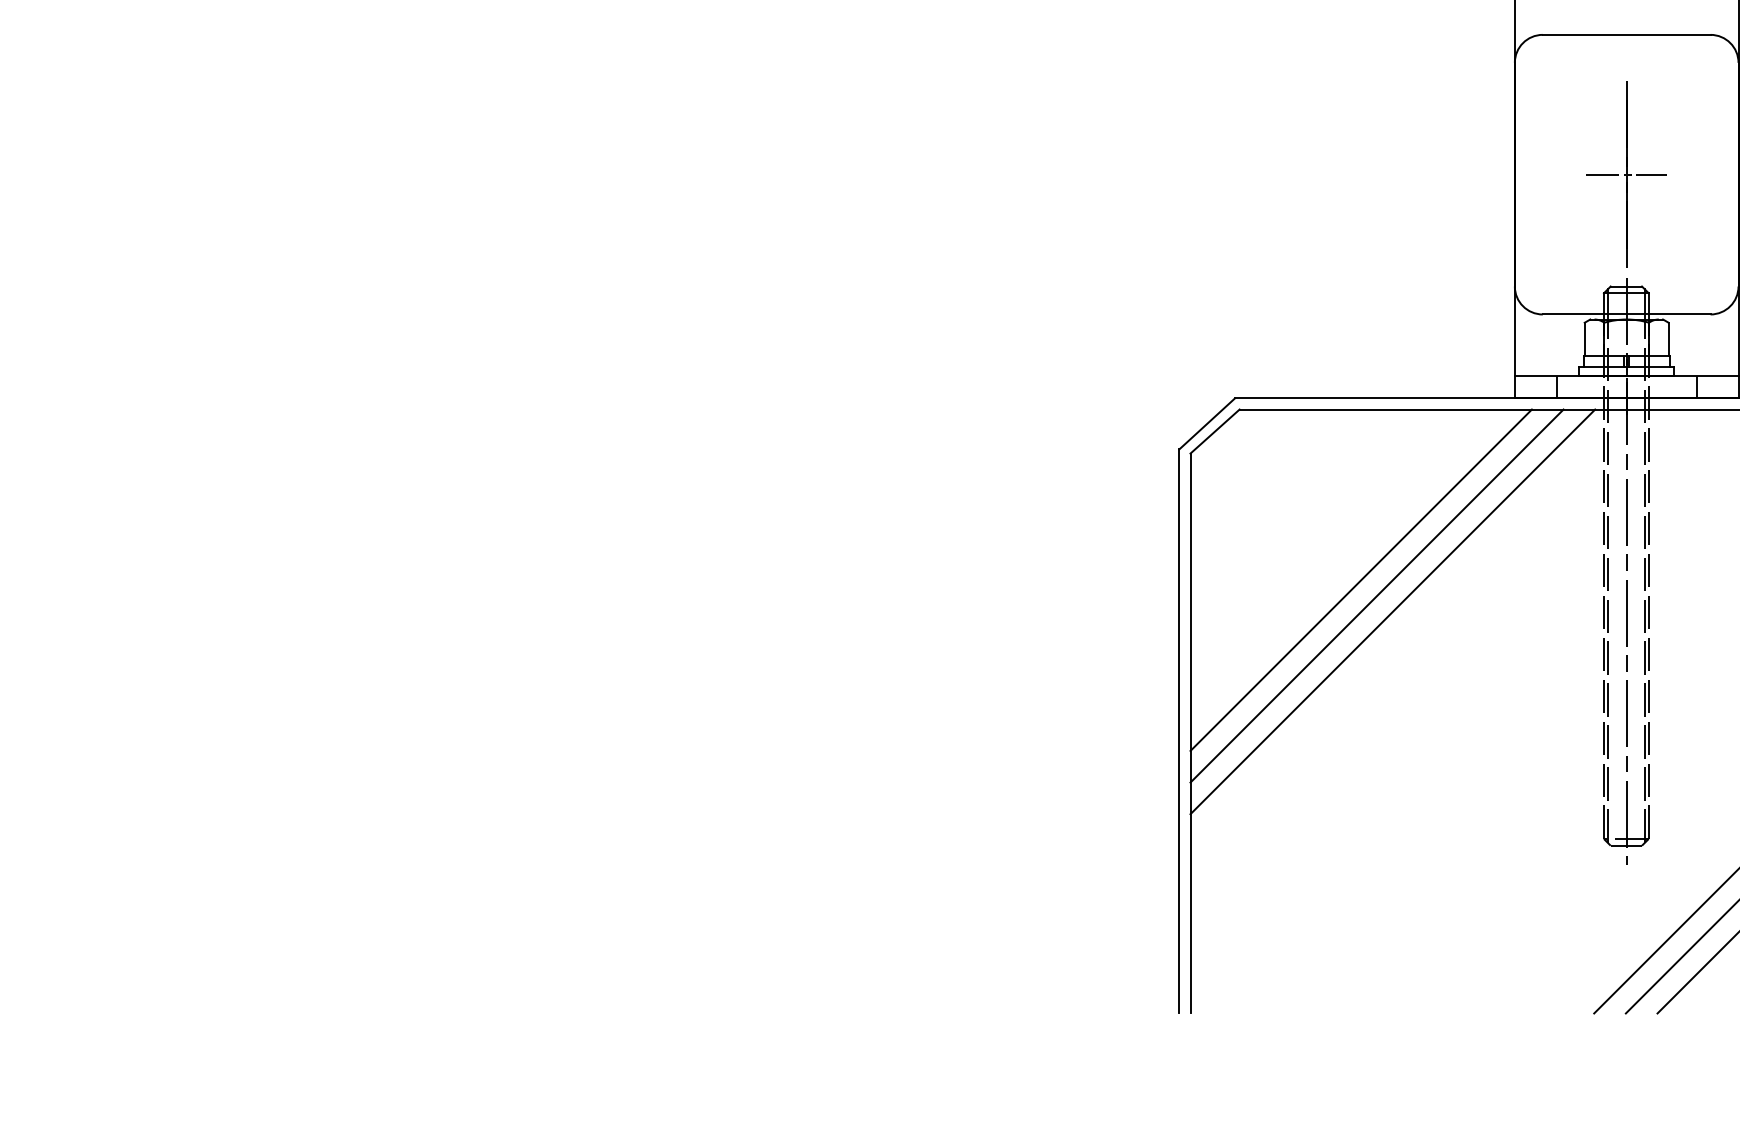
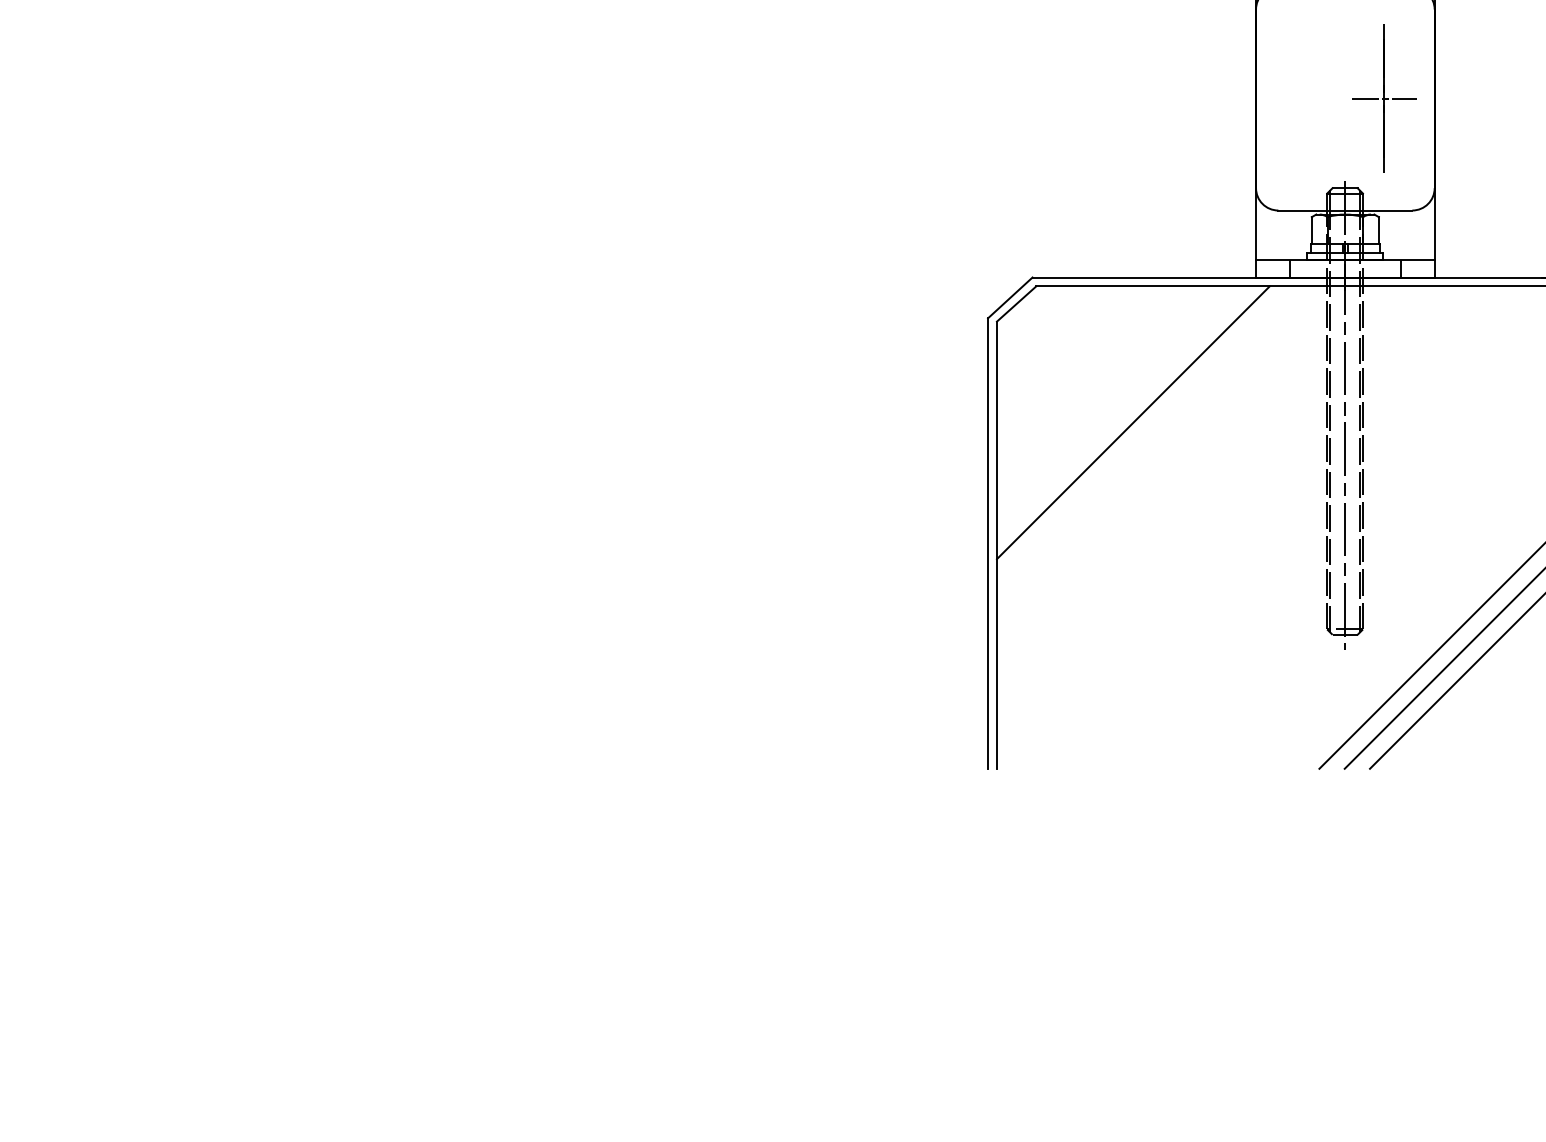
part: (1626, 174) -> (1384, 98), moved
line: (1376, 596) -> (1145, 435), removed
line: (1392, 611) -> (1158, 447), removed

